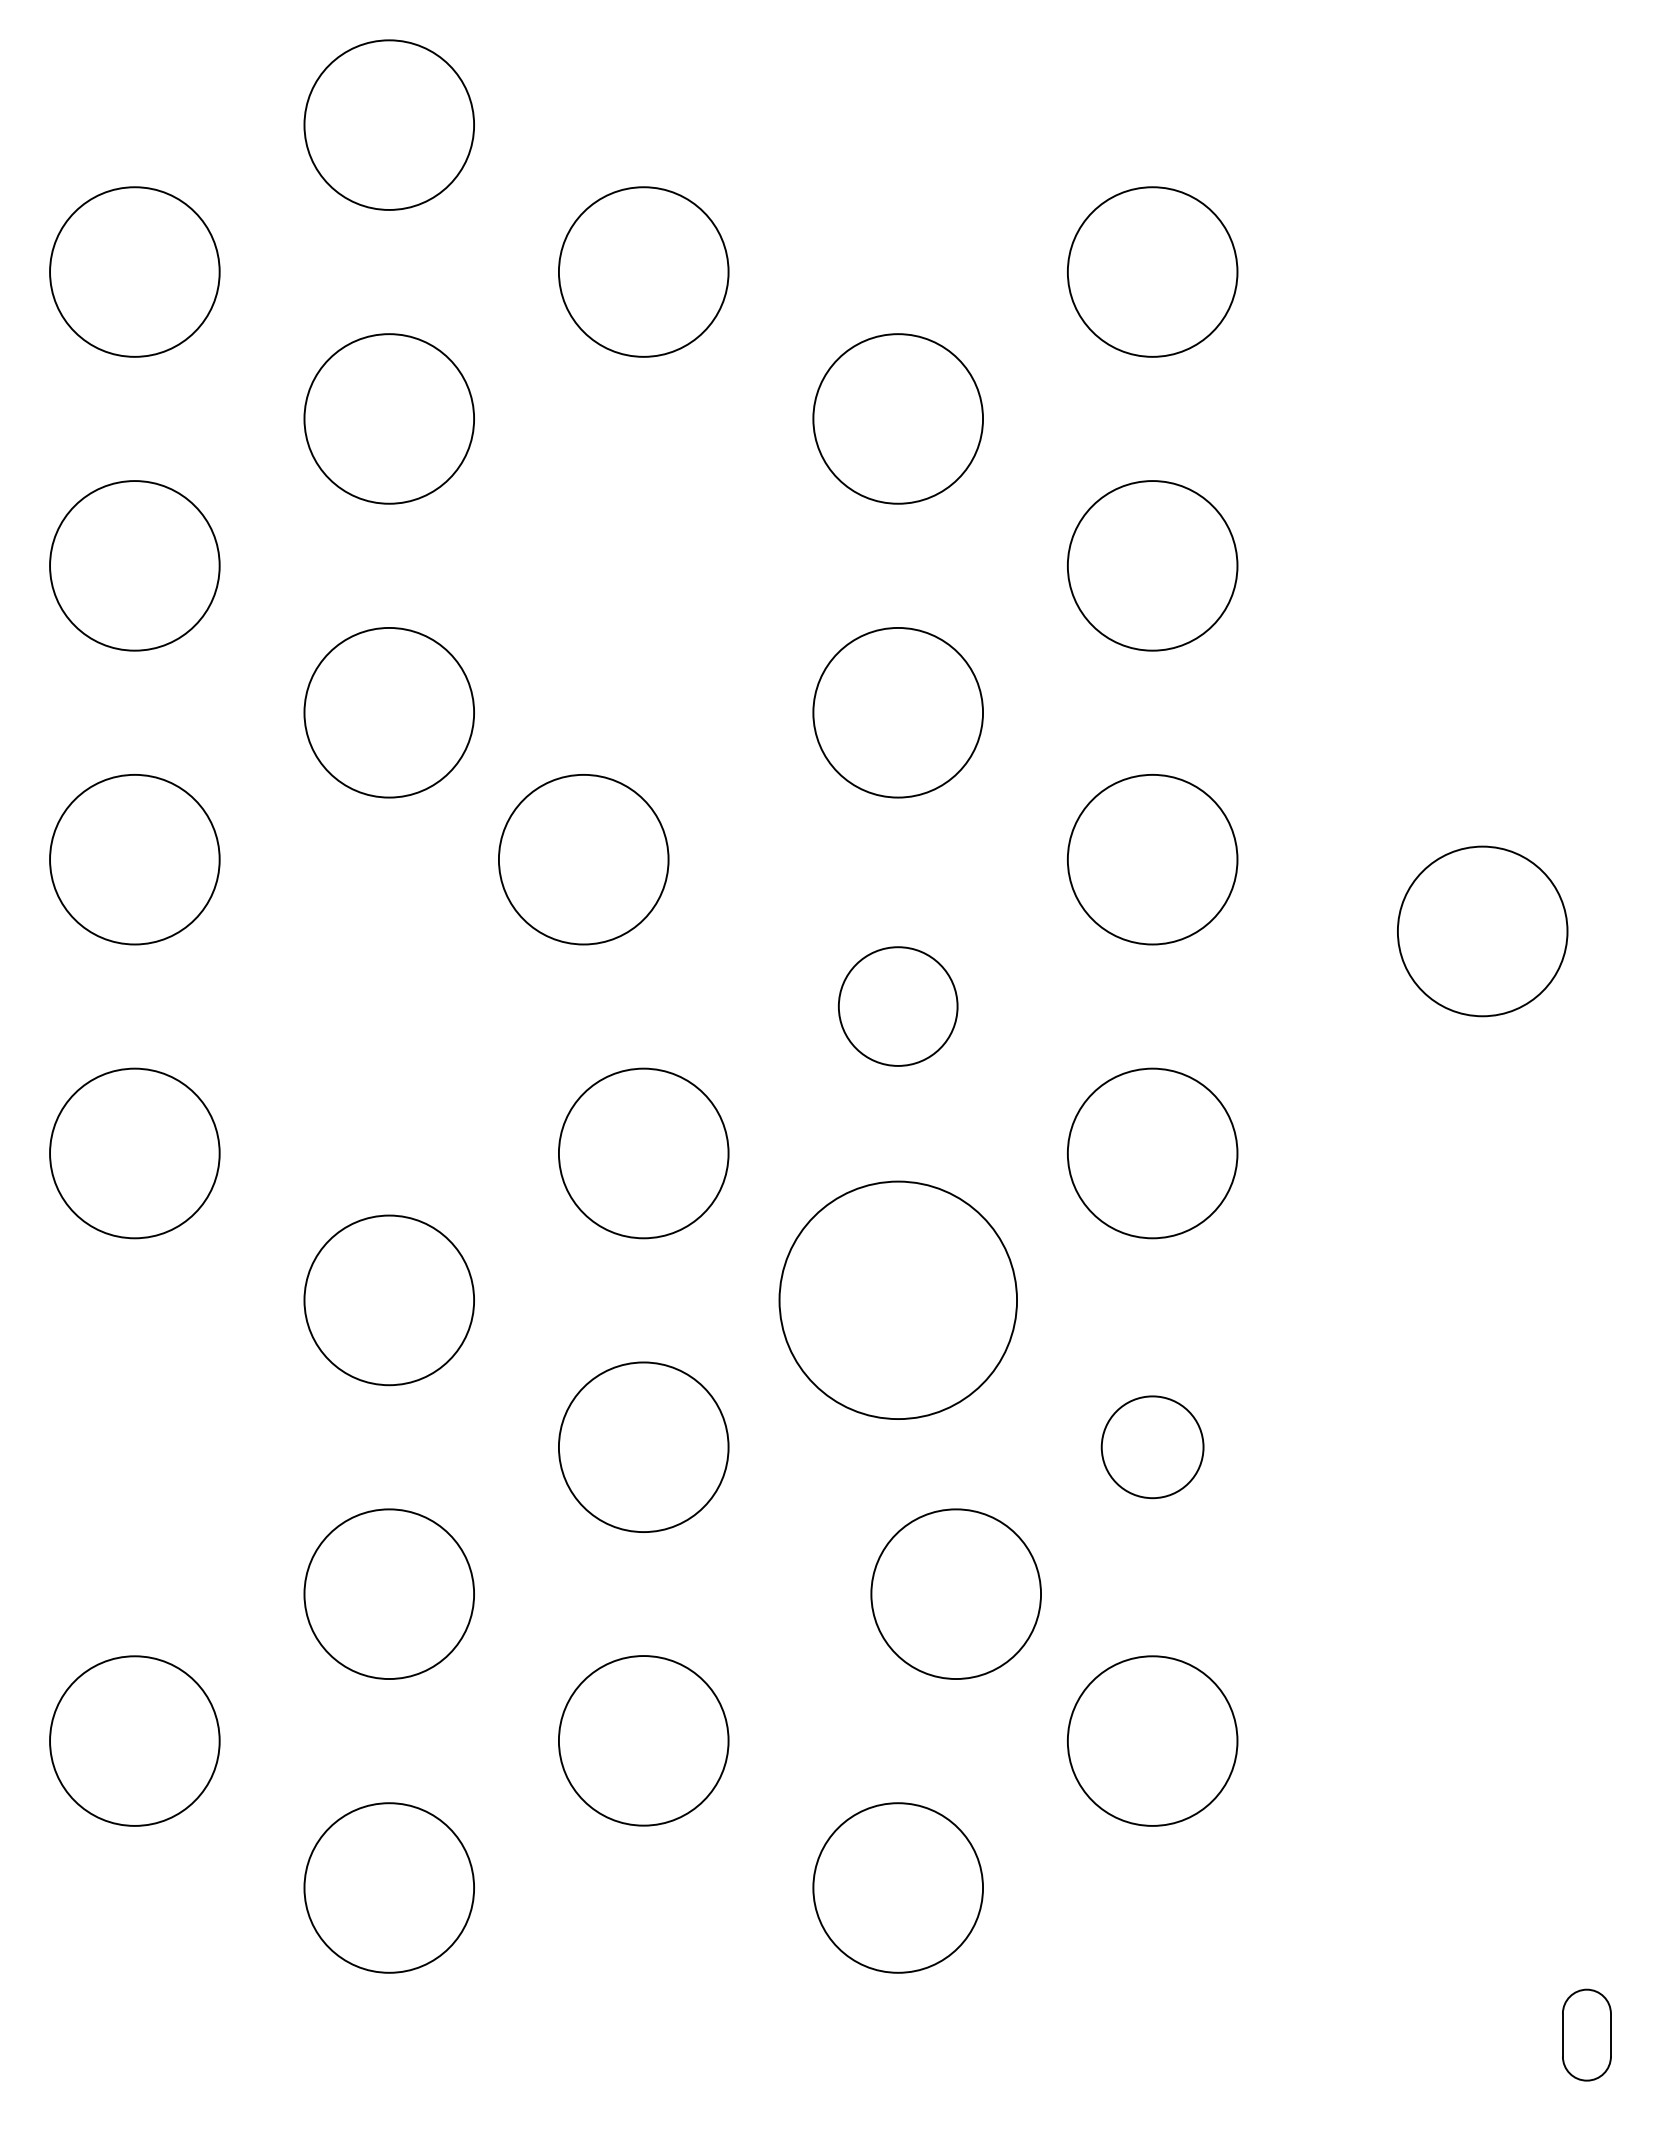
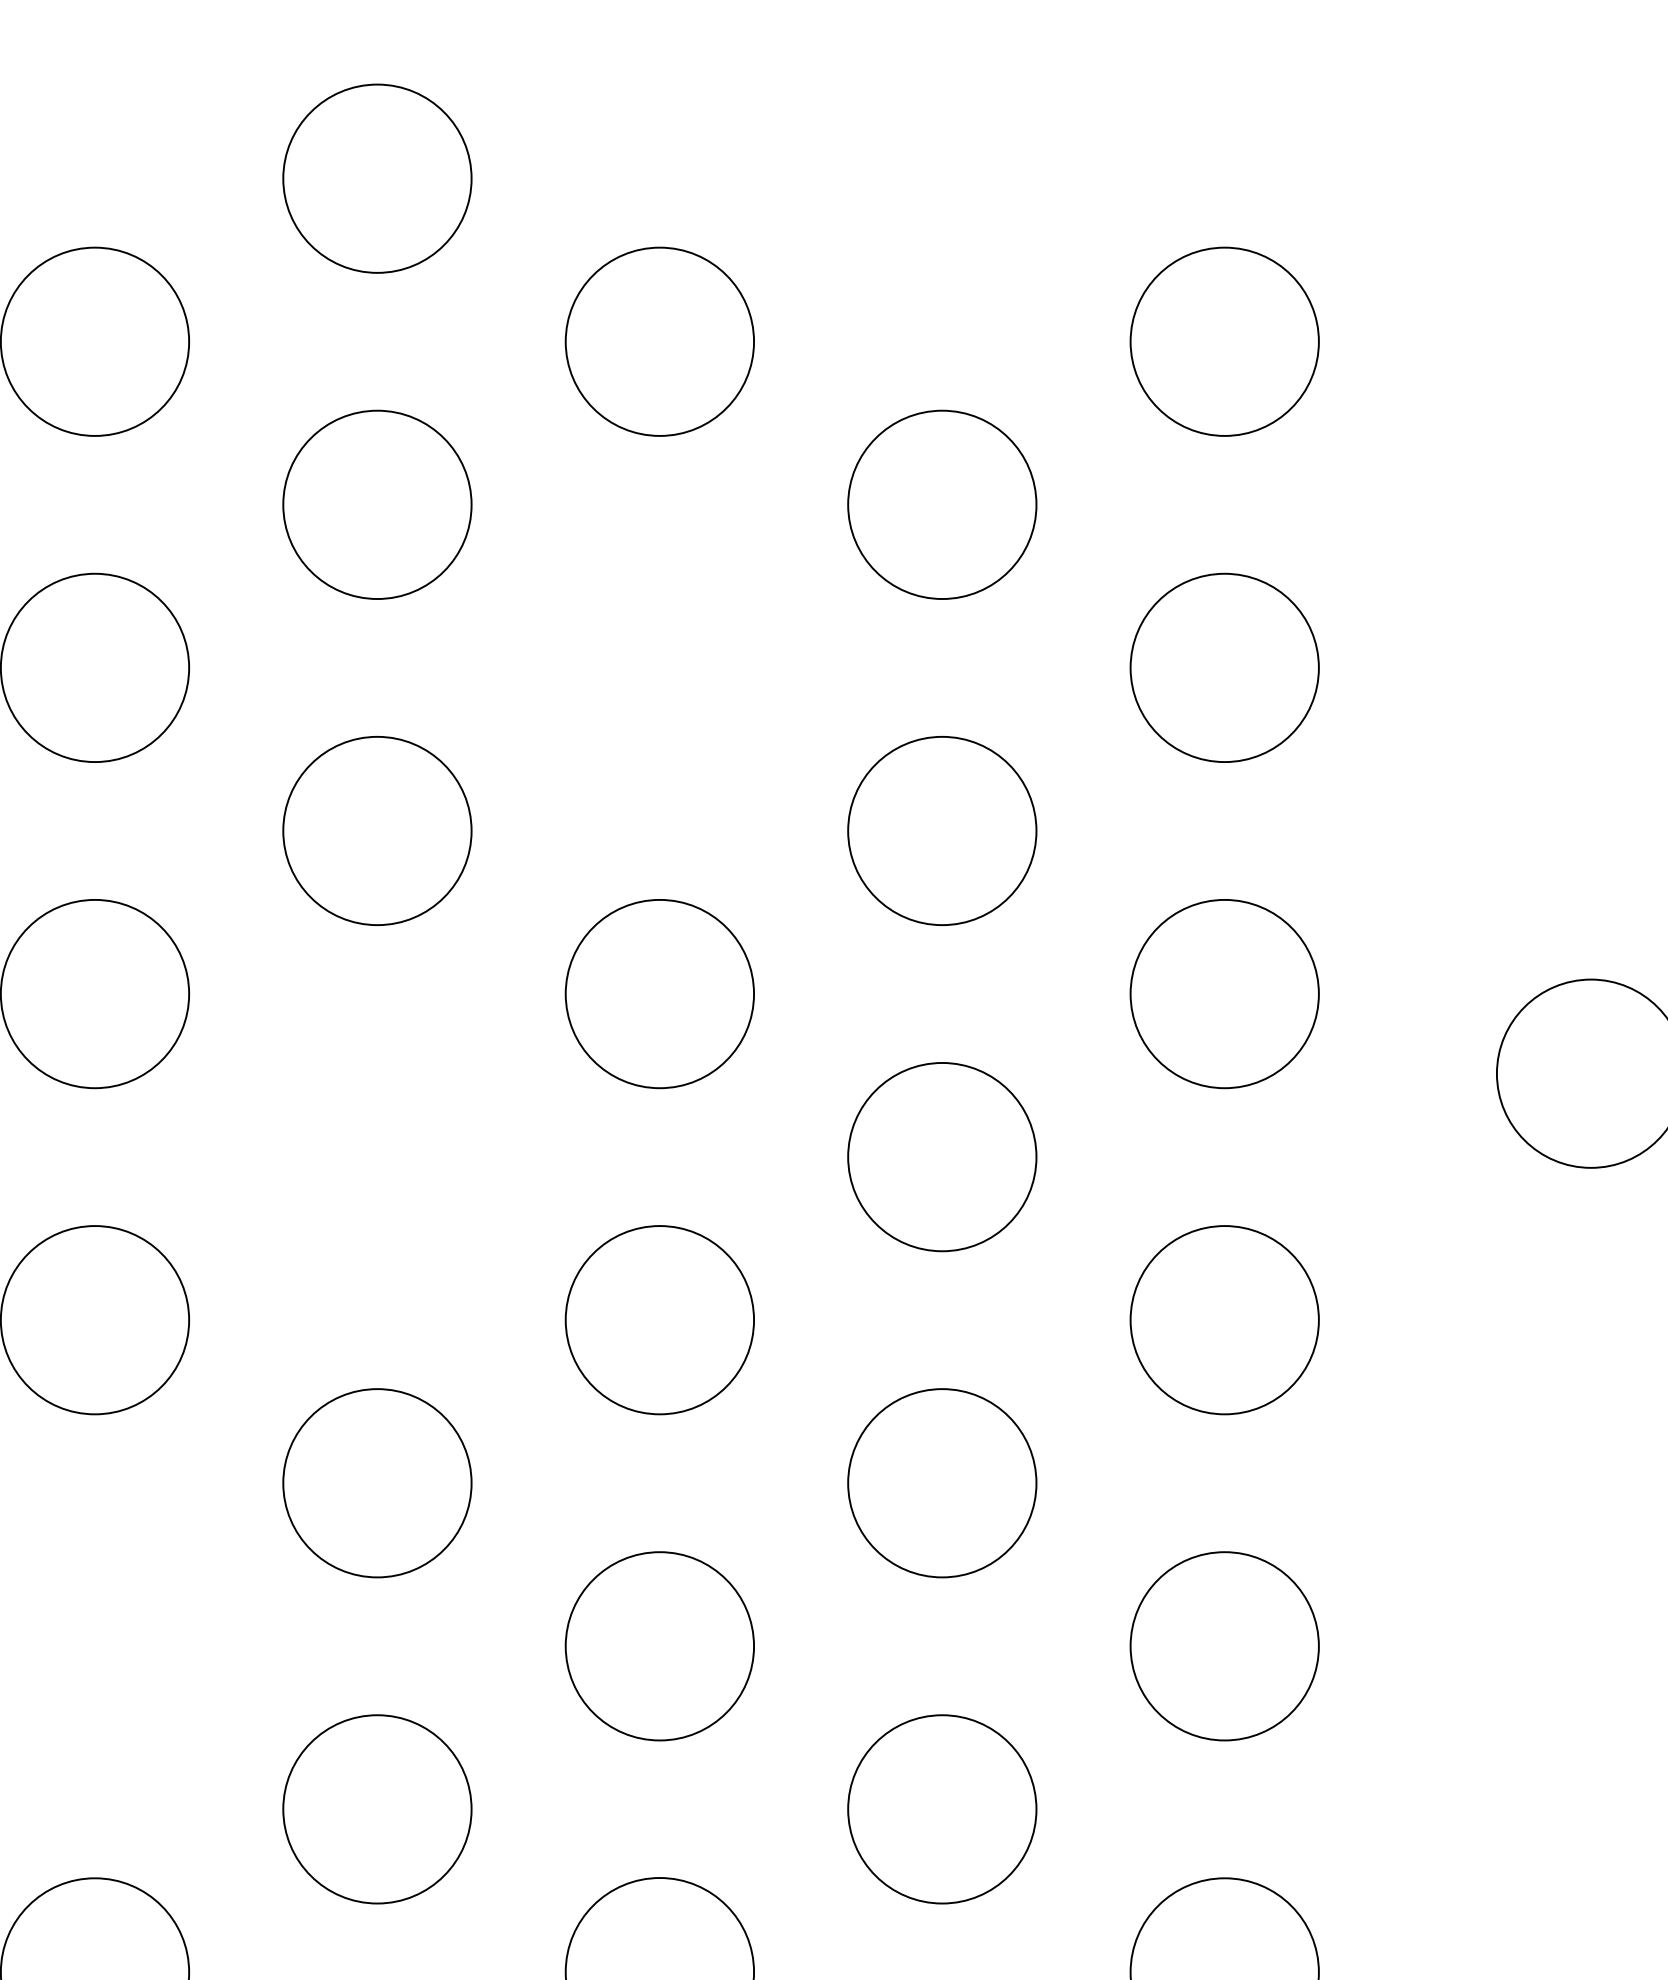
circle: (583, 859) -> (659, 993), moved
circle: (898, 1006) -> (942, 1157), size x1.43
circle: (897, 1300) -> (941, 1483), size x0.71
circle: (1152, 1447) -> (1224, 1646), size x1.67
circle: (955, 1593) -> (941, 1808), moved

